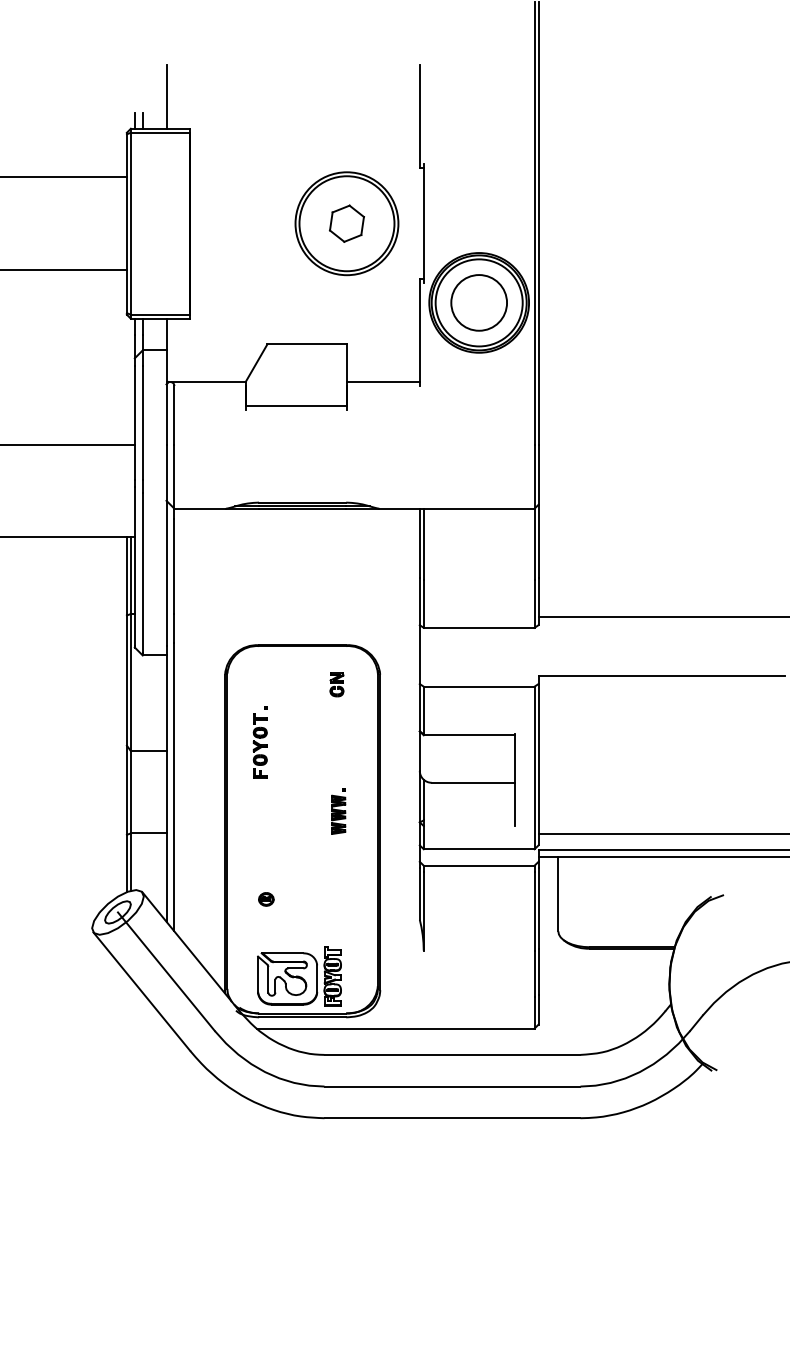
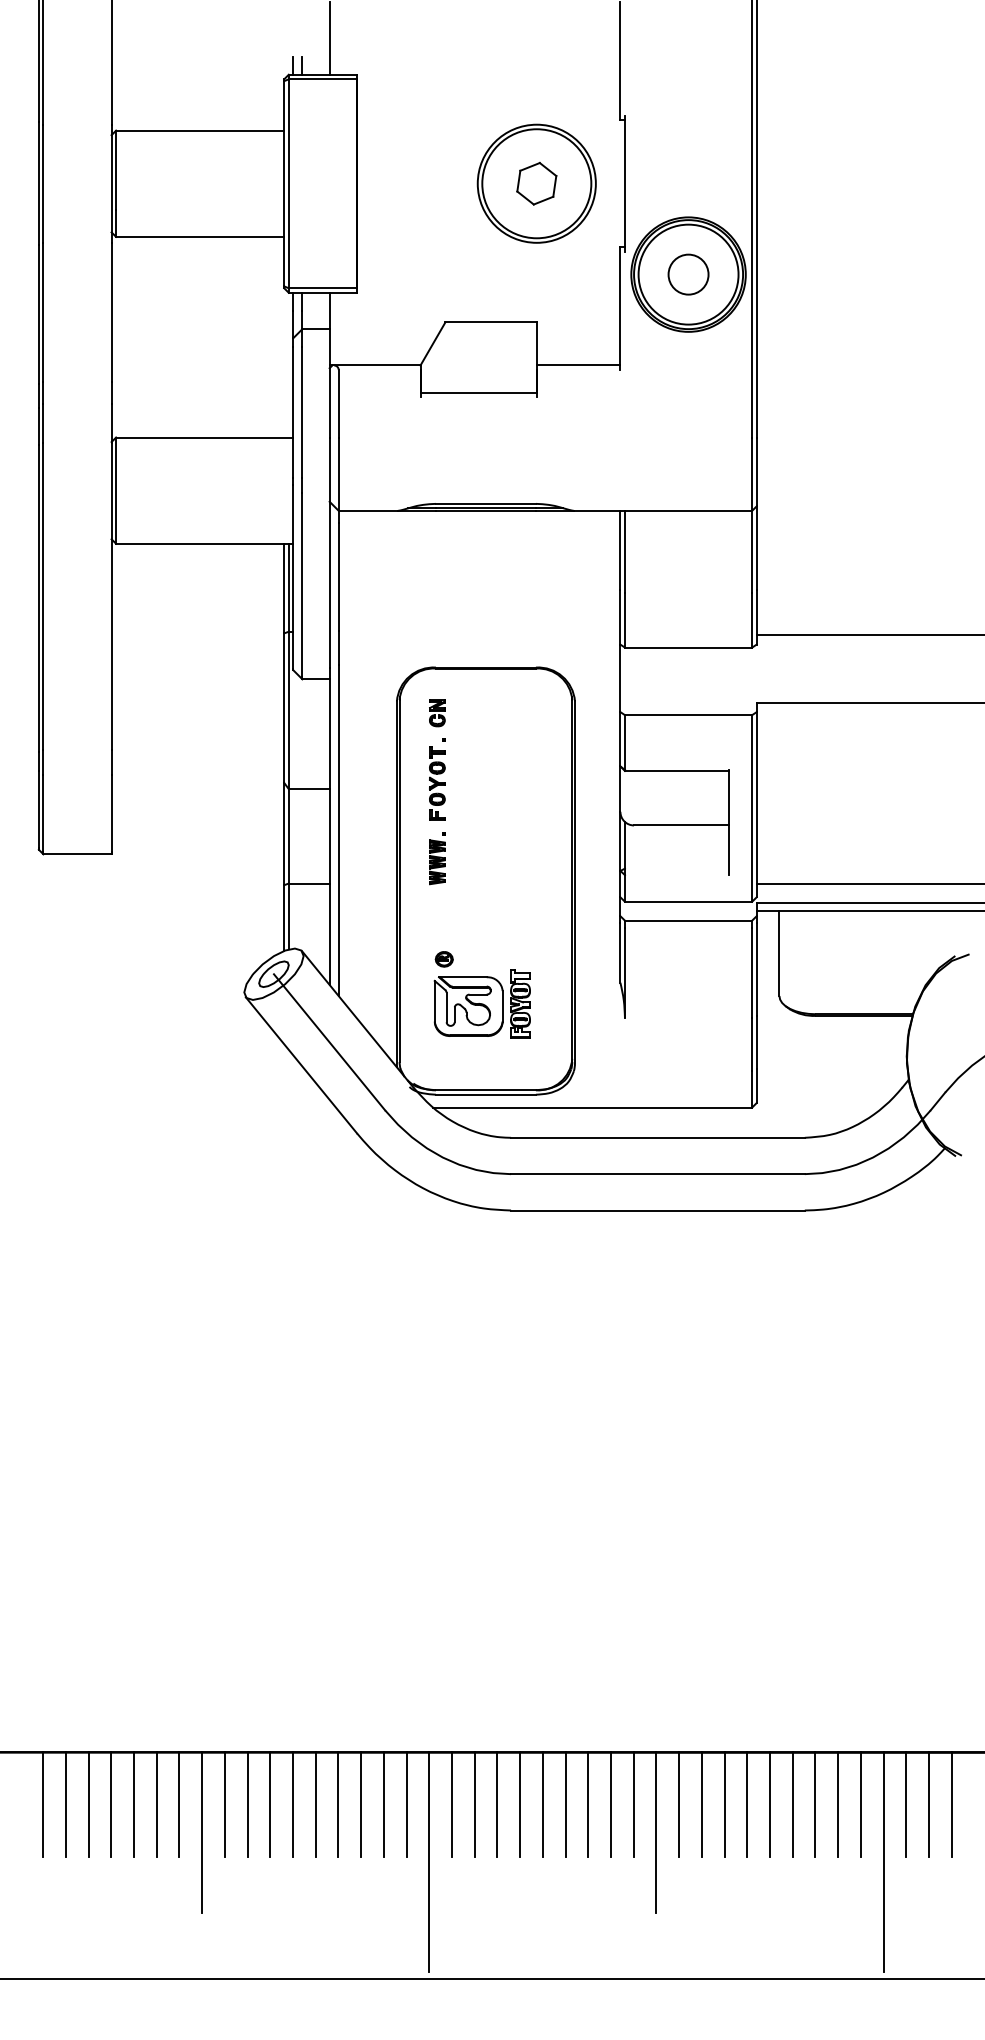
circle: (479, 302) -> (688, 274), size x0.62
part: (337, 685) -> (437, 713), moved
part: (338, 811) -> (437, 858), moved
part: (298, 976) -> (481, 1003), moved

